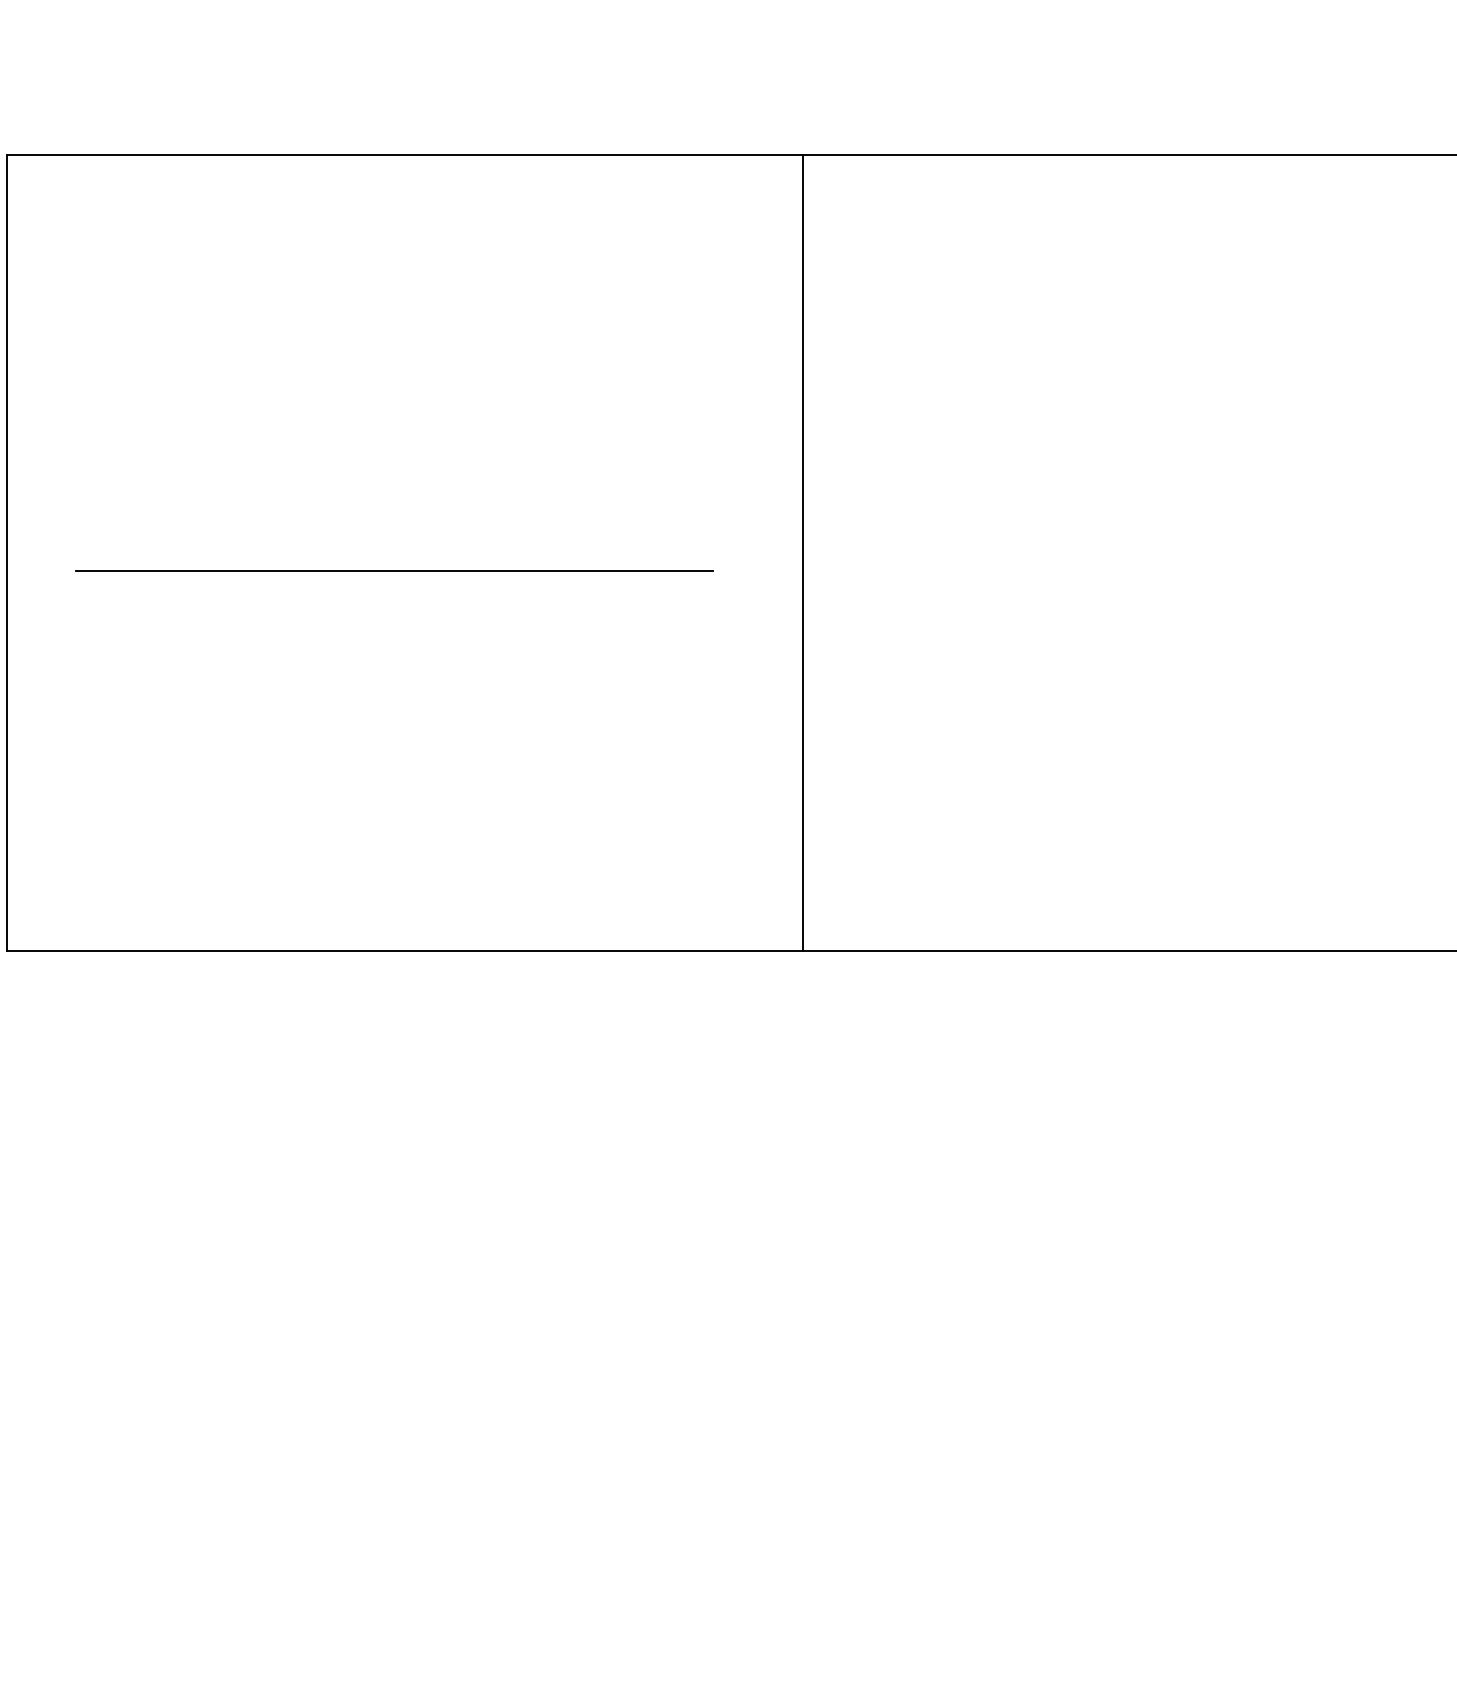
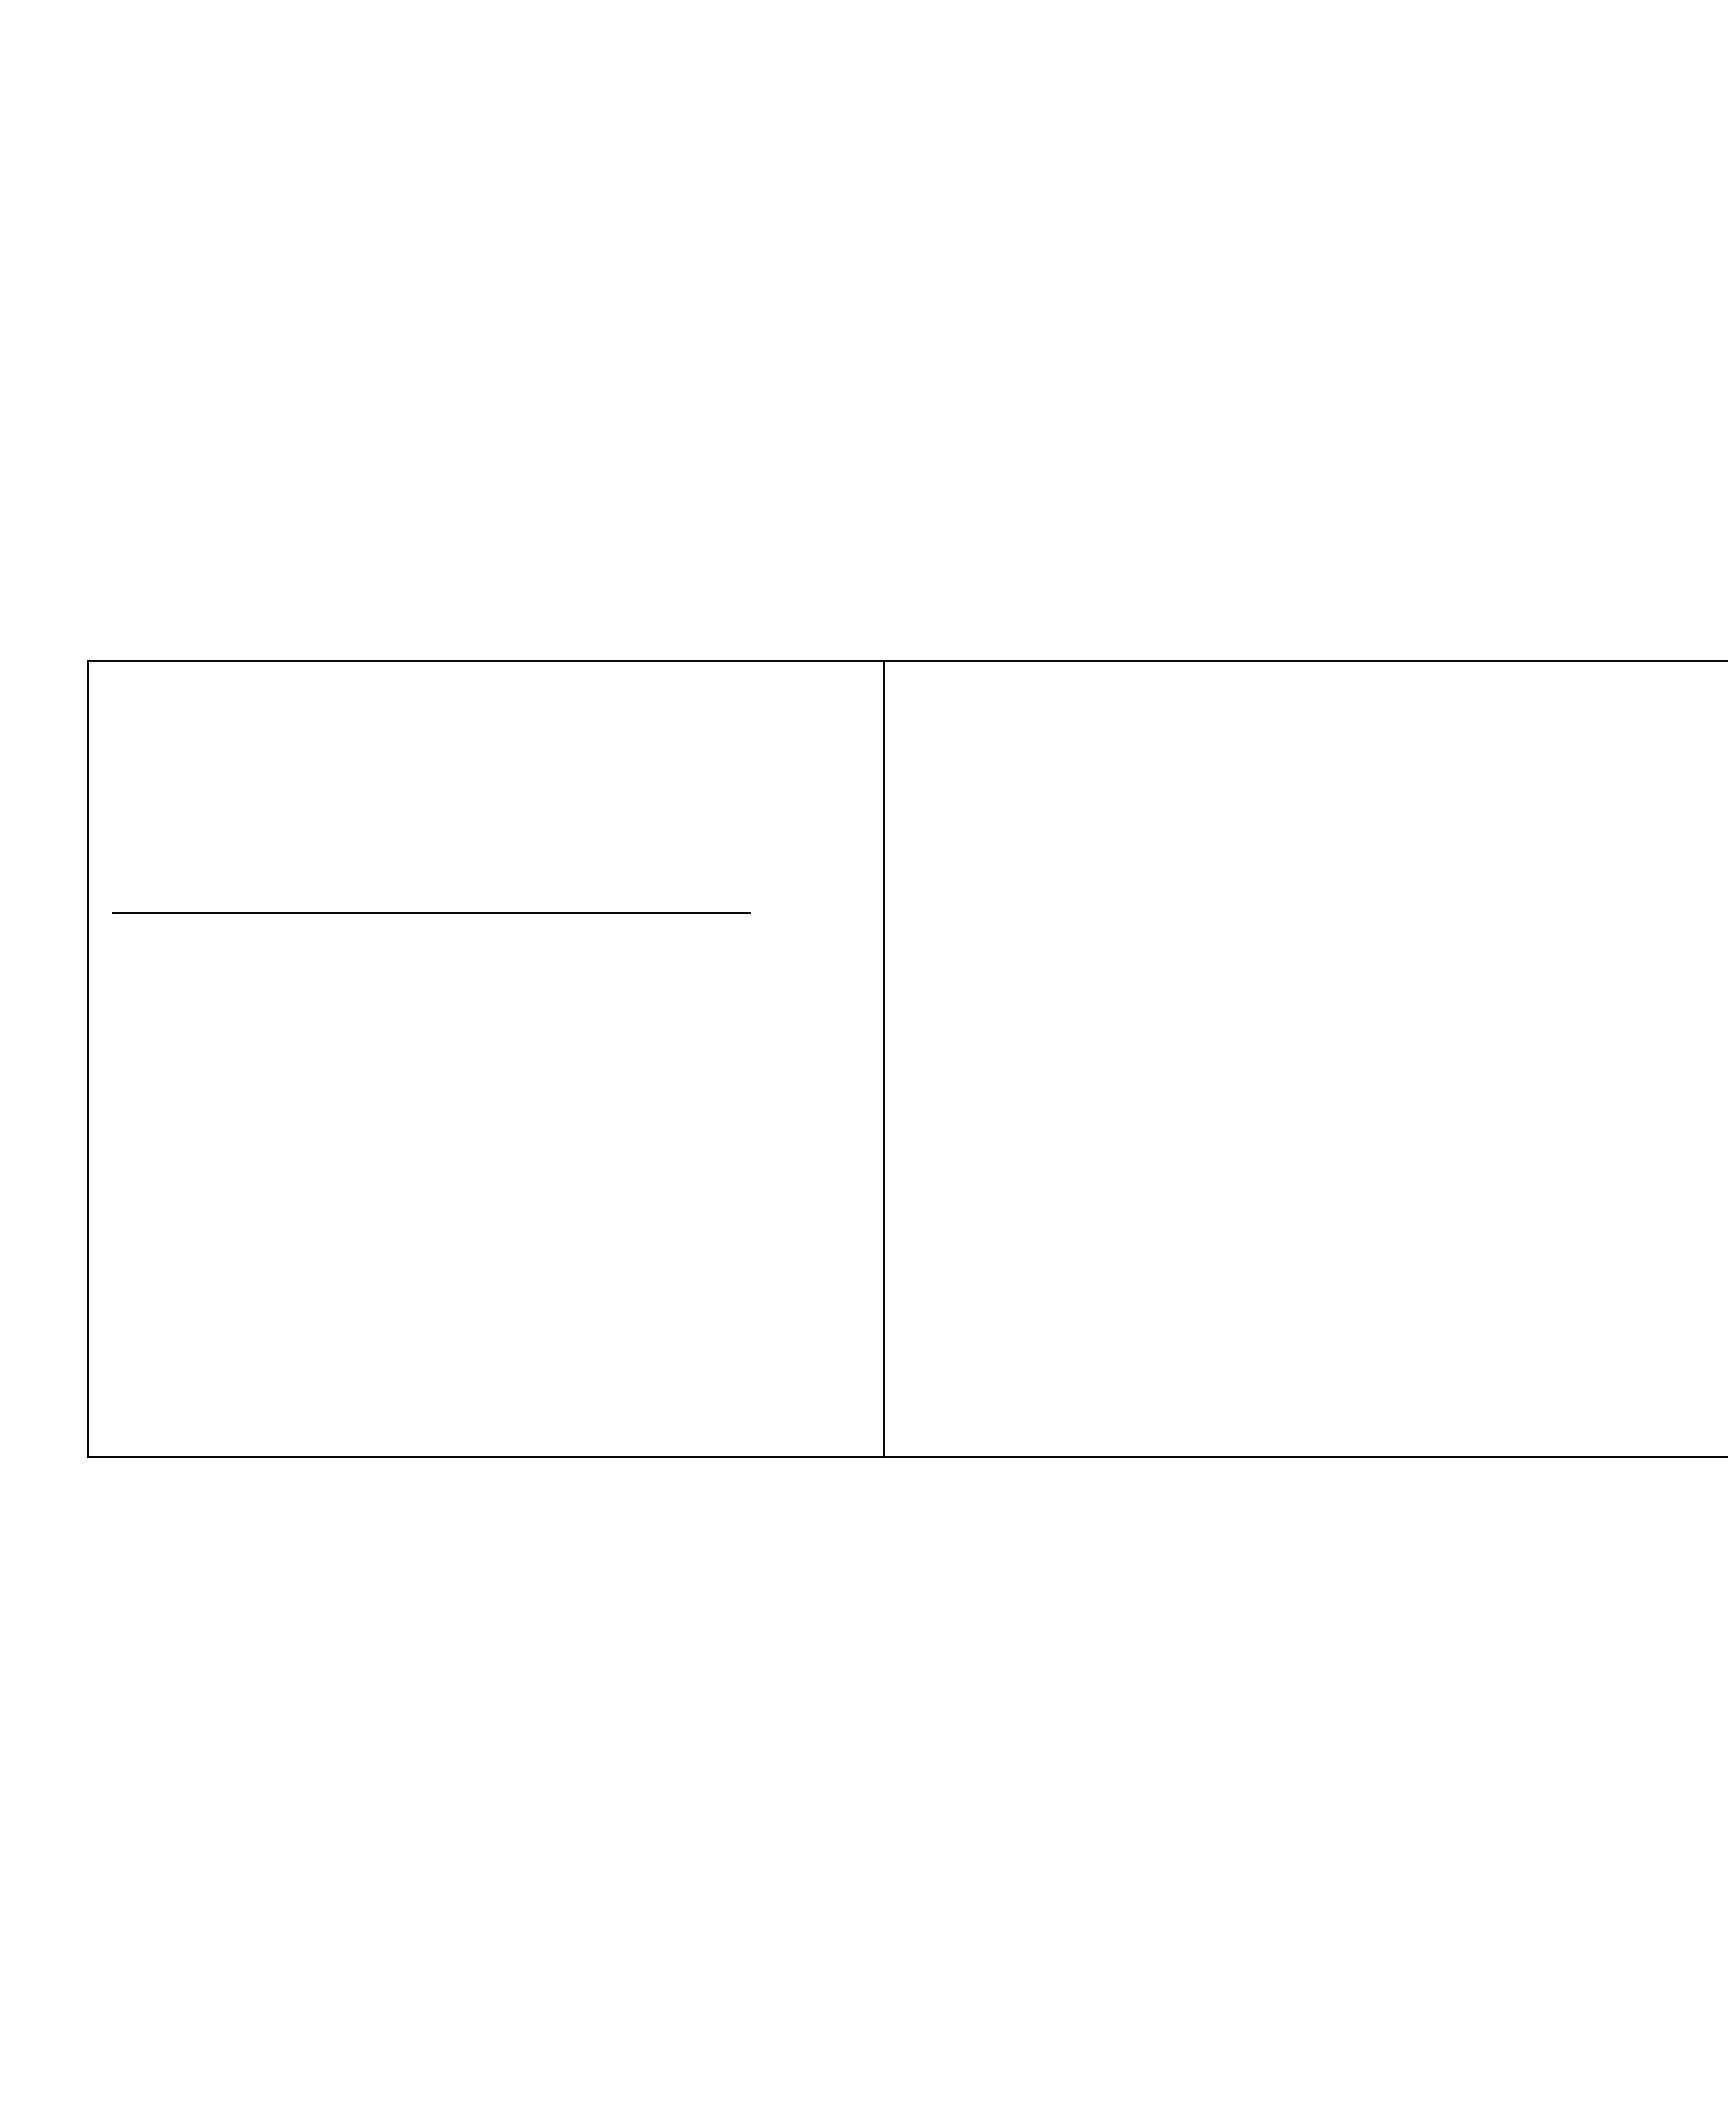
line: (394, 570) -> (431, 912), moved

